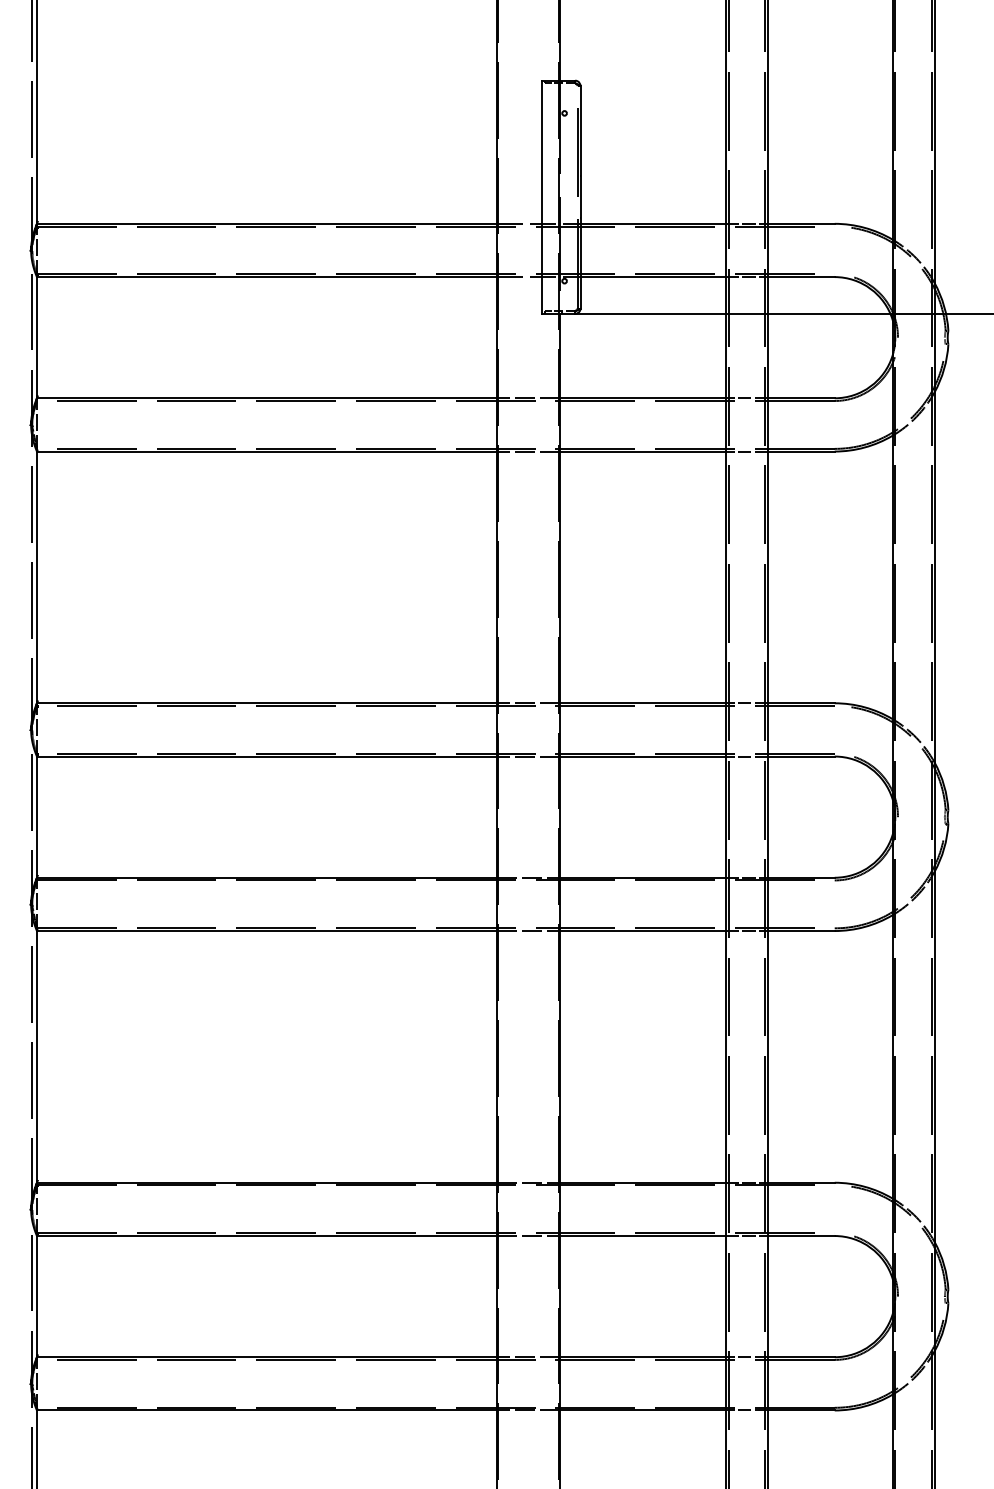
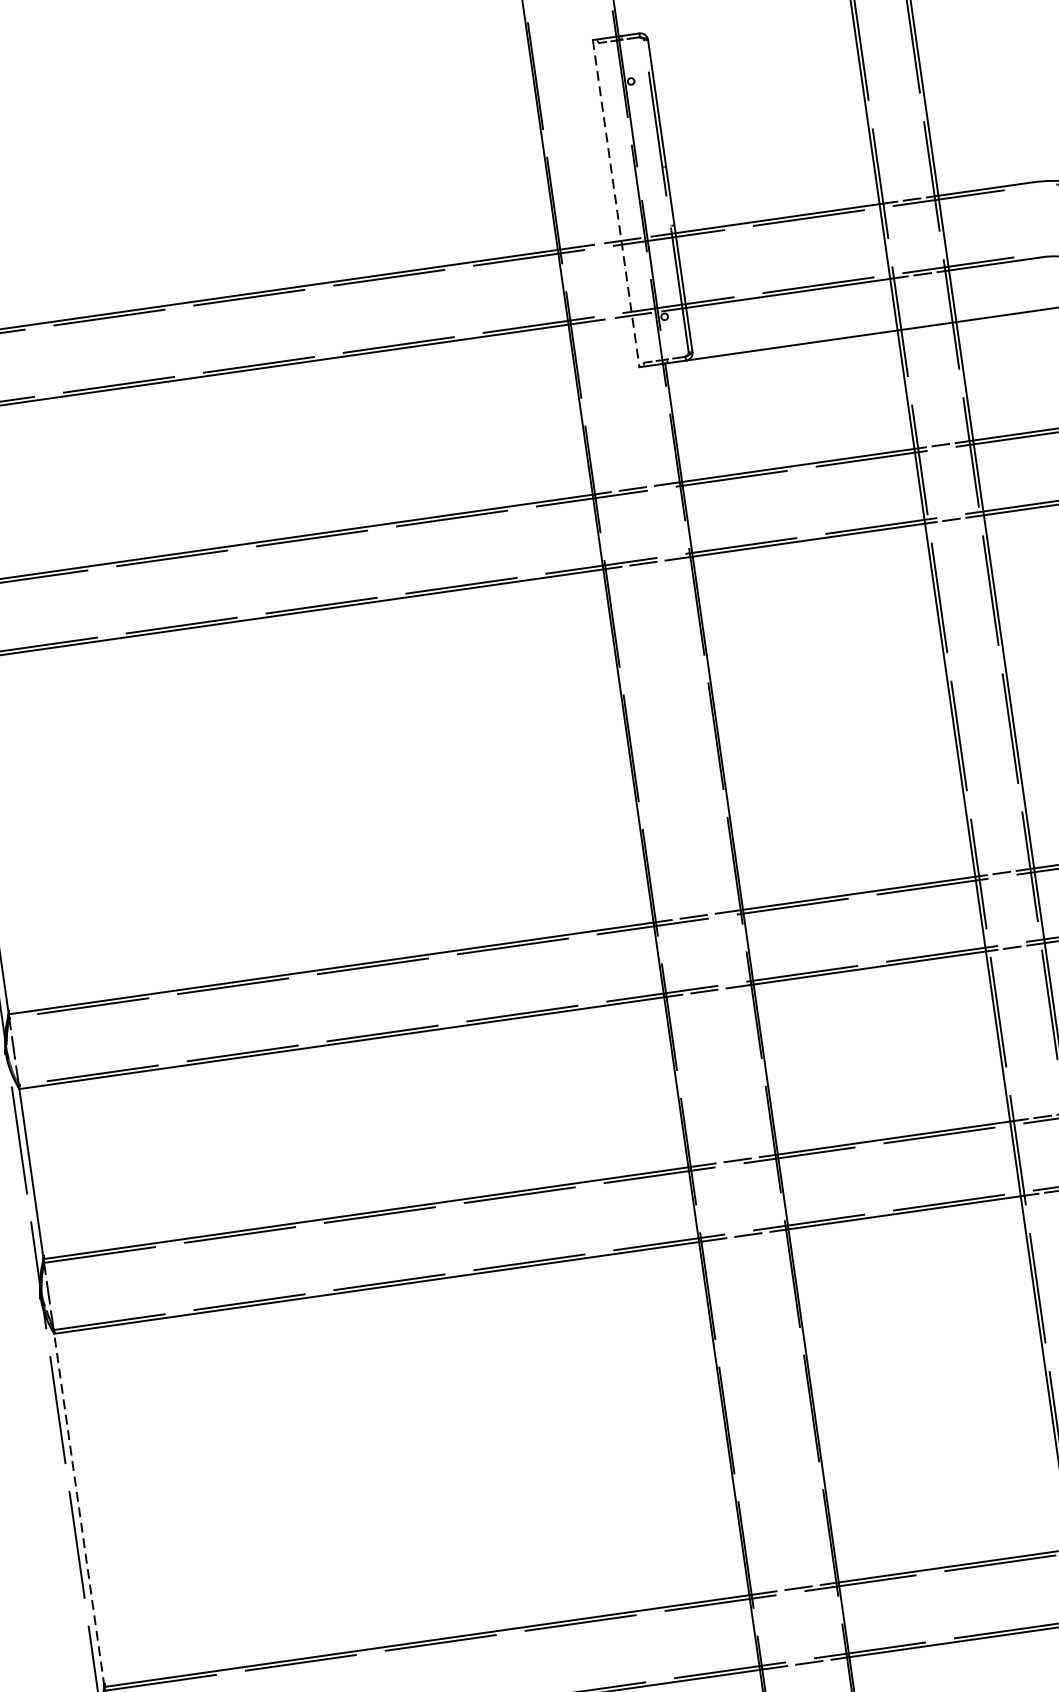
line: (541, 197) -> (615, 204), solid -> dashed
line: (36, 1056) -> (78, 1509), solid -> dashed

